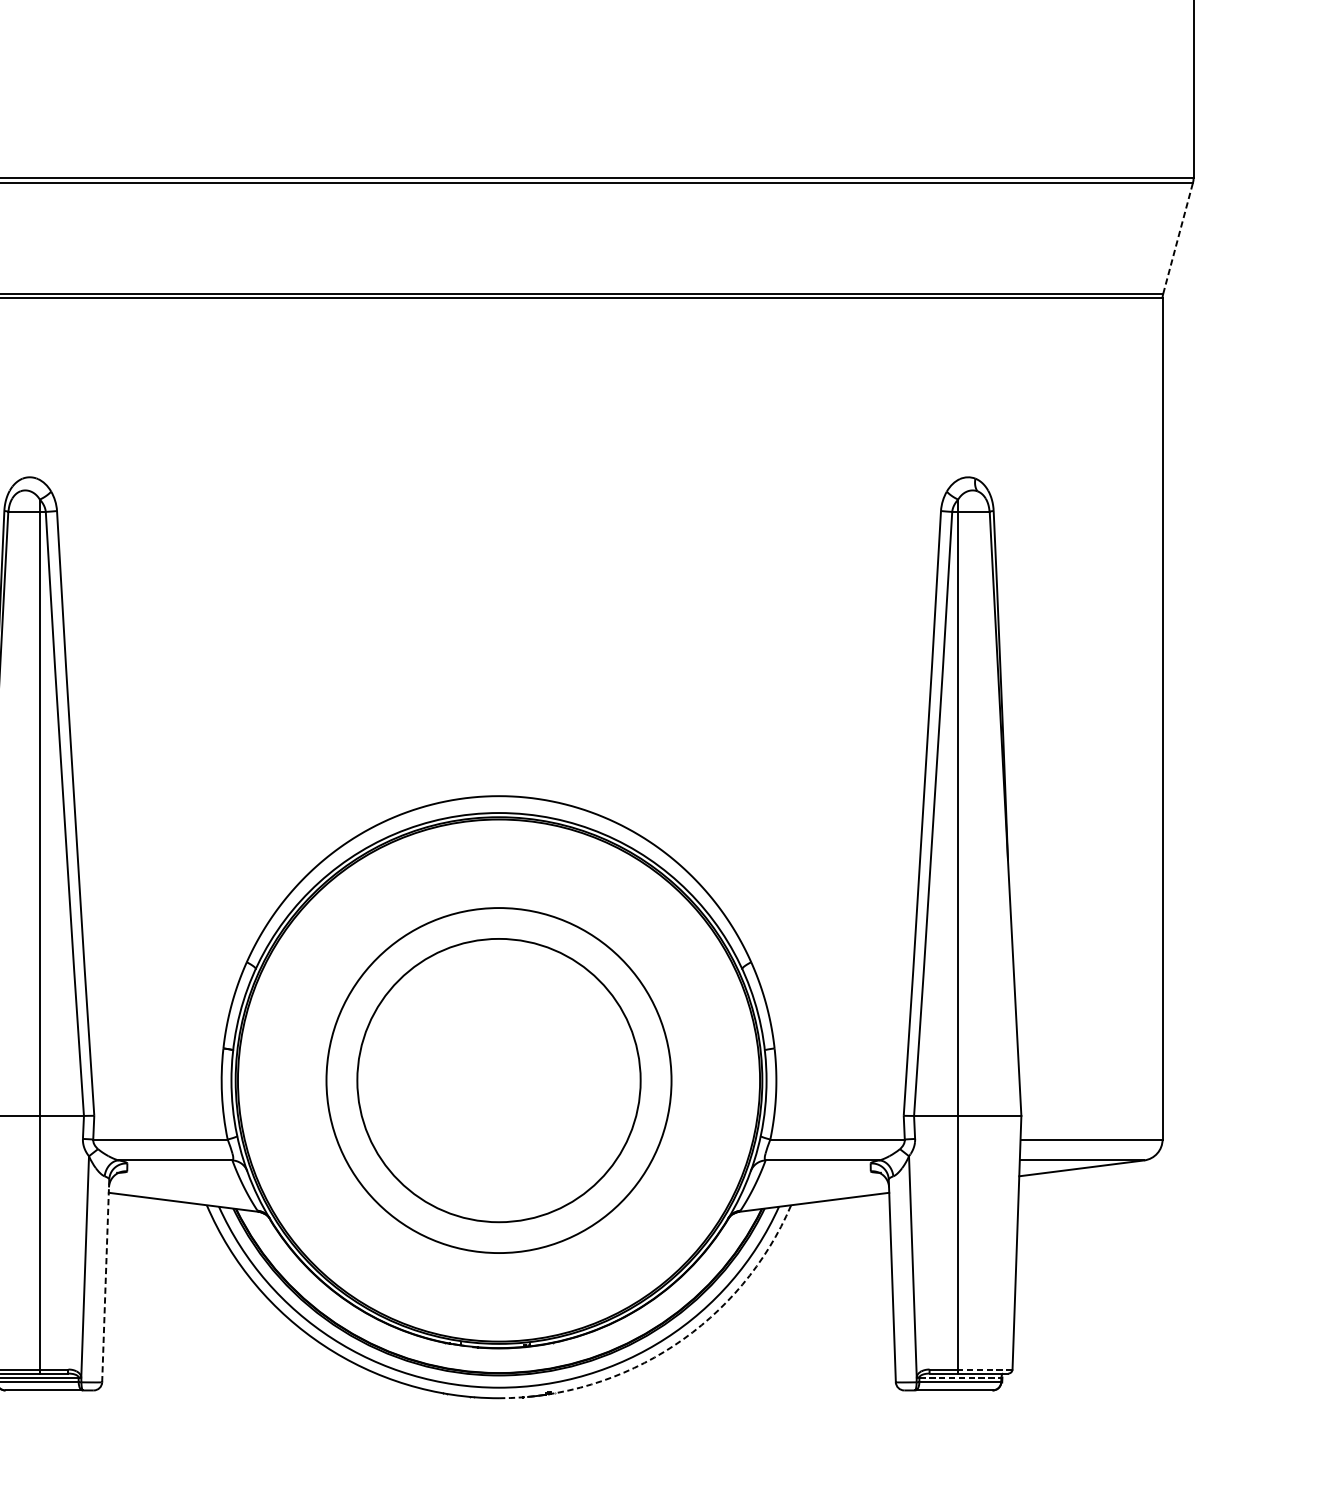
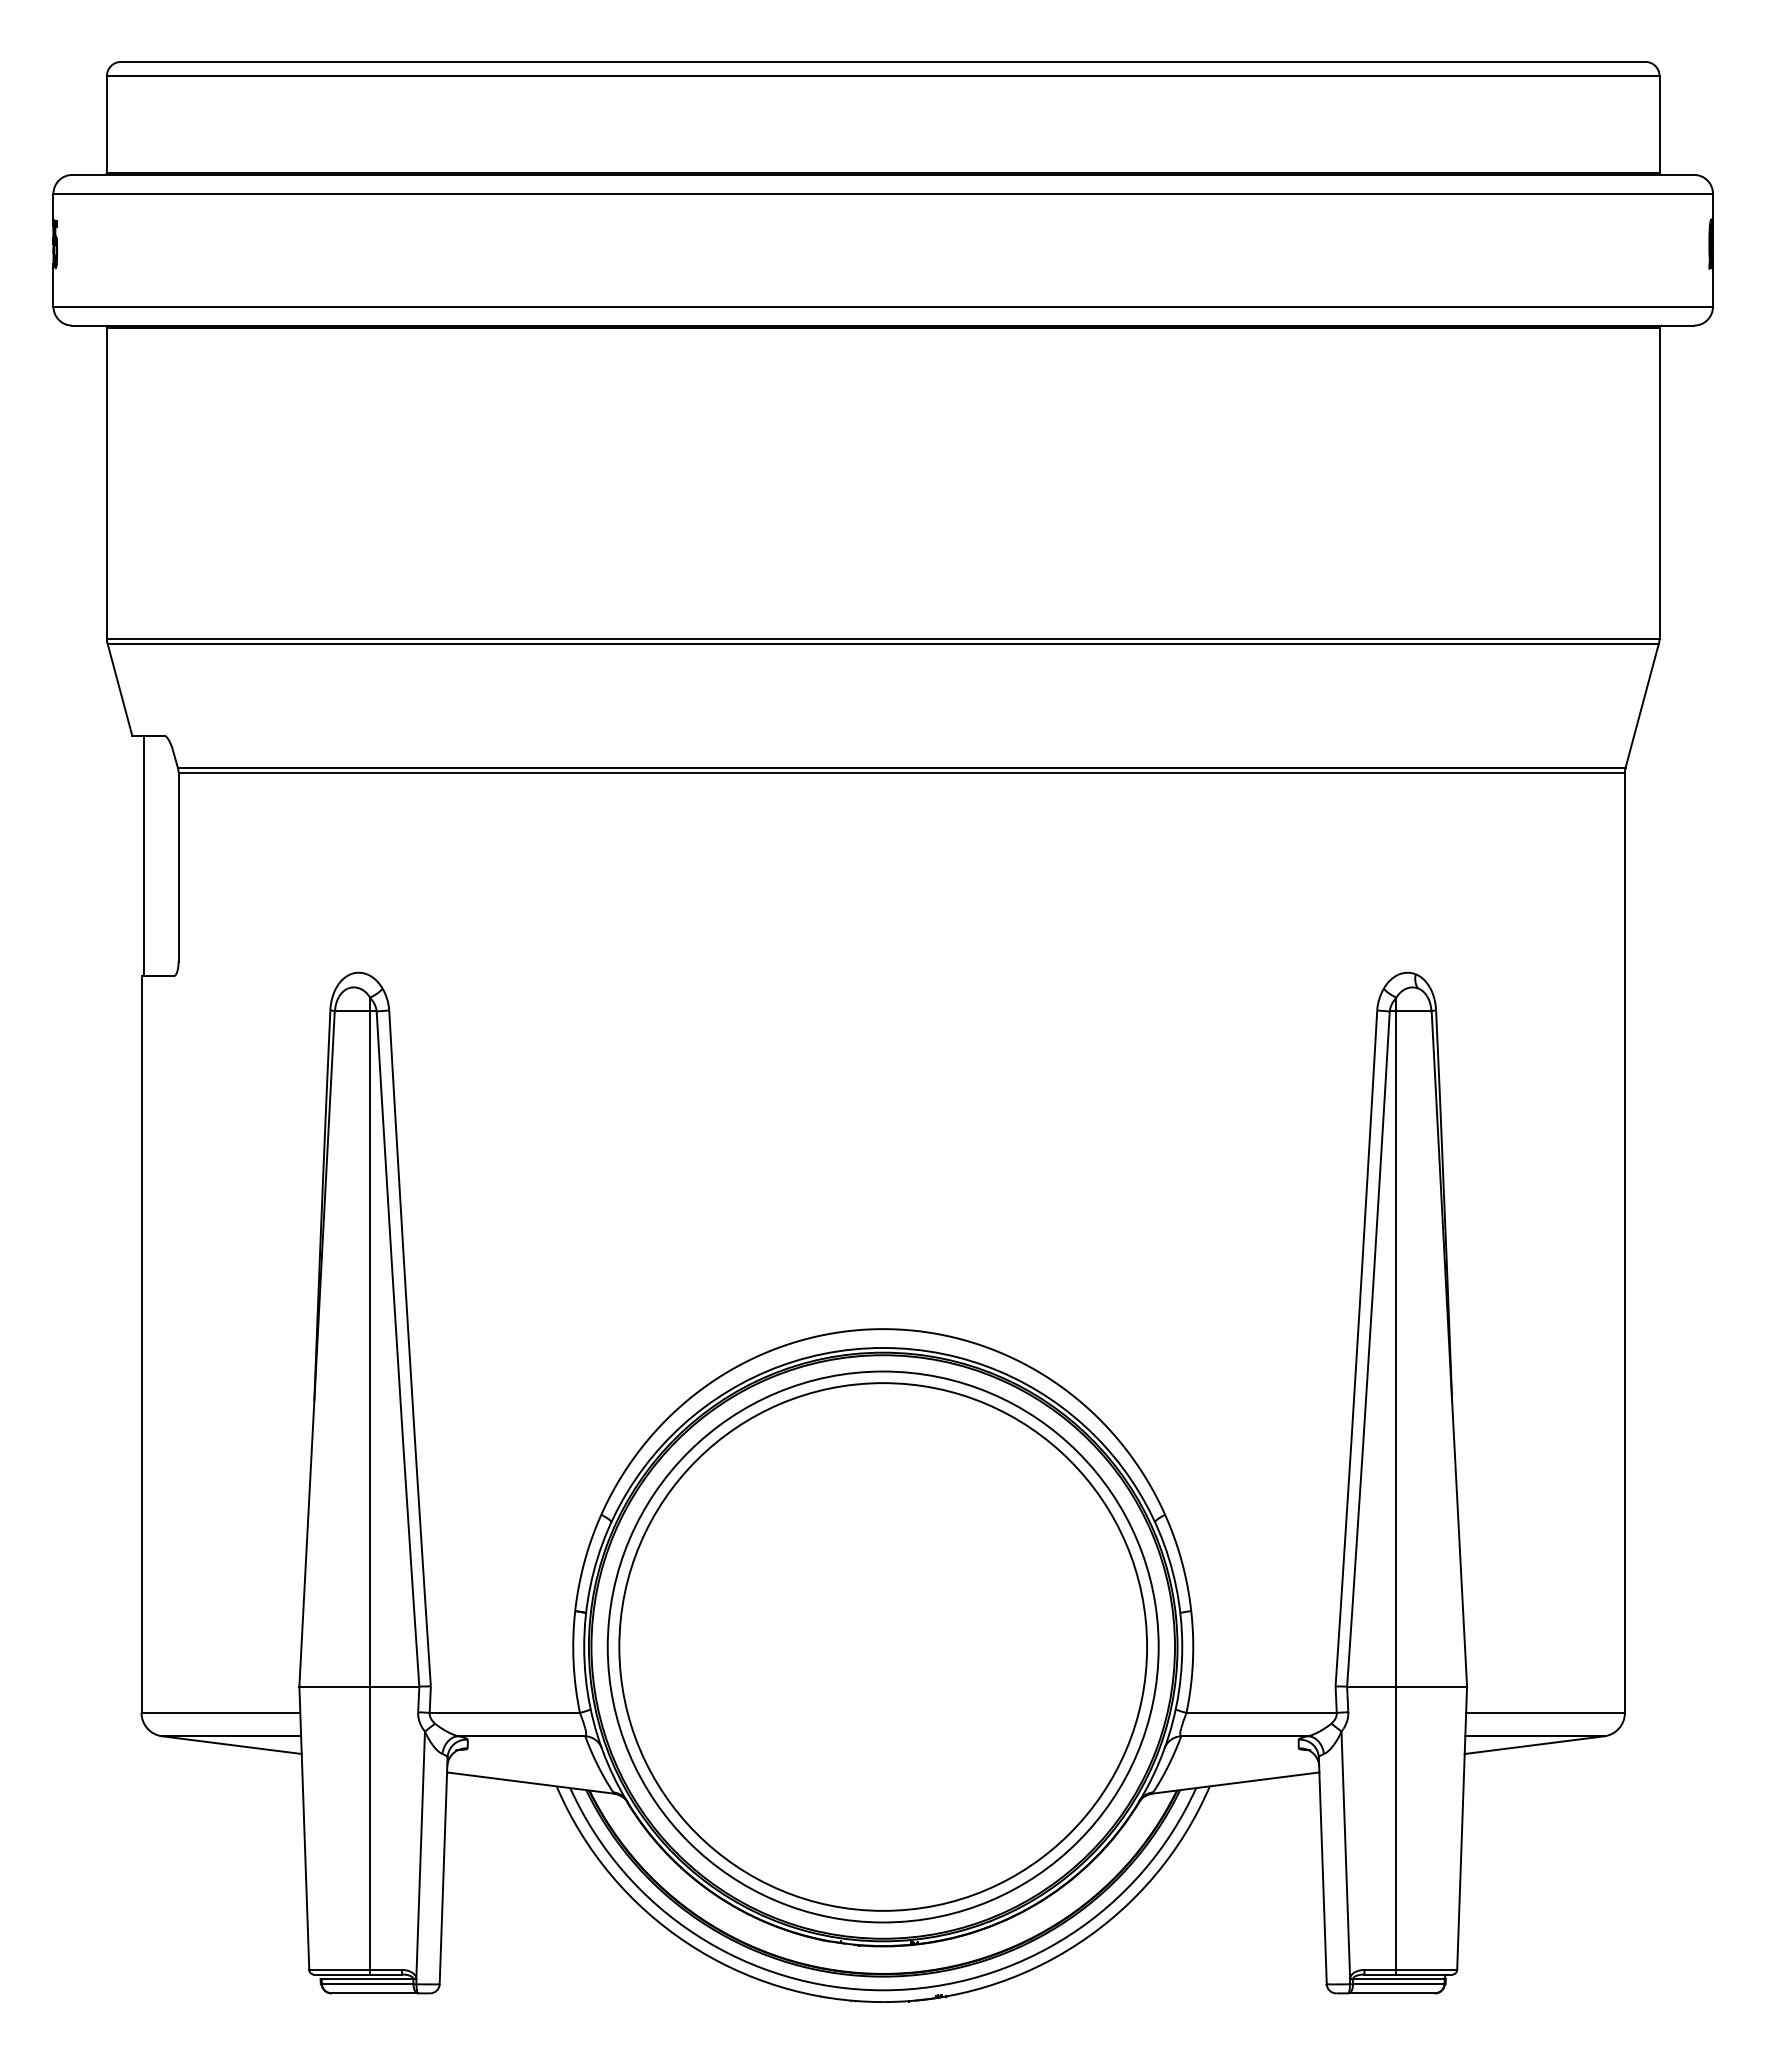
line: (1178, 238) -> (1642, 705), dashed -> solid
circle: (498, 1080) -> (882, 1646), size x1.43
circle: (499, 1080) -> (883, 1646), size x1.67
line: (105, 1280) -> (443, 1870), dashed -> solid
arc: (673, 1345) -> (1078, 1943), dashed -> solid
line: (985, 1369) -> (1426, 1969), dashed -> solid
line: (960, 1378) -> (1398, 1979), dashed -> solid

